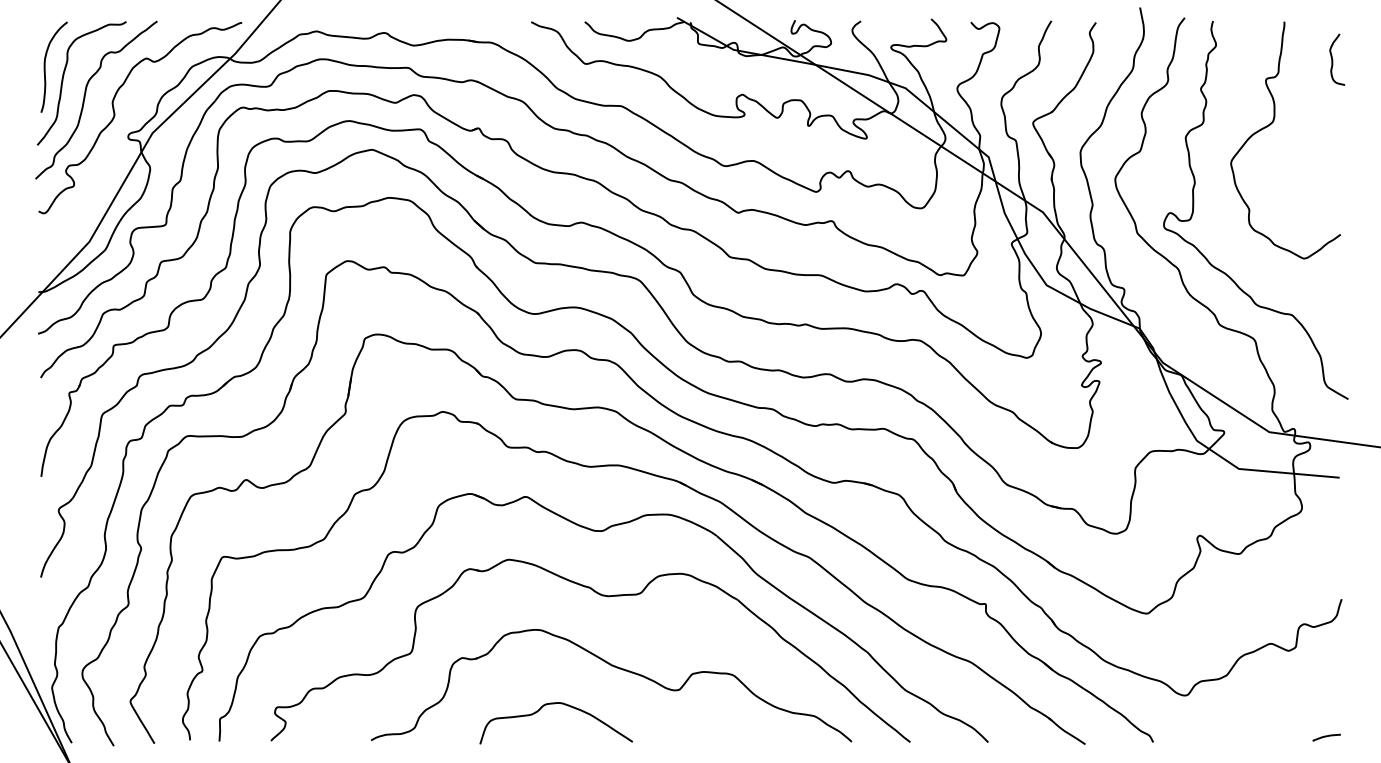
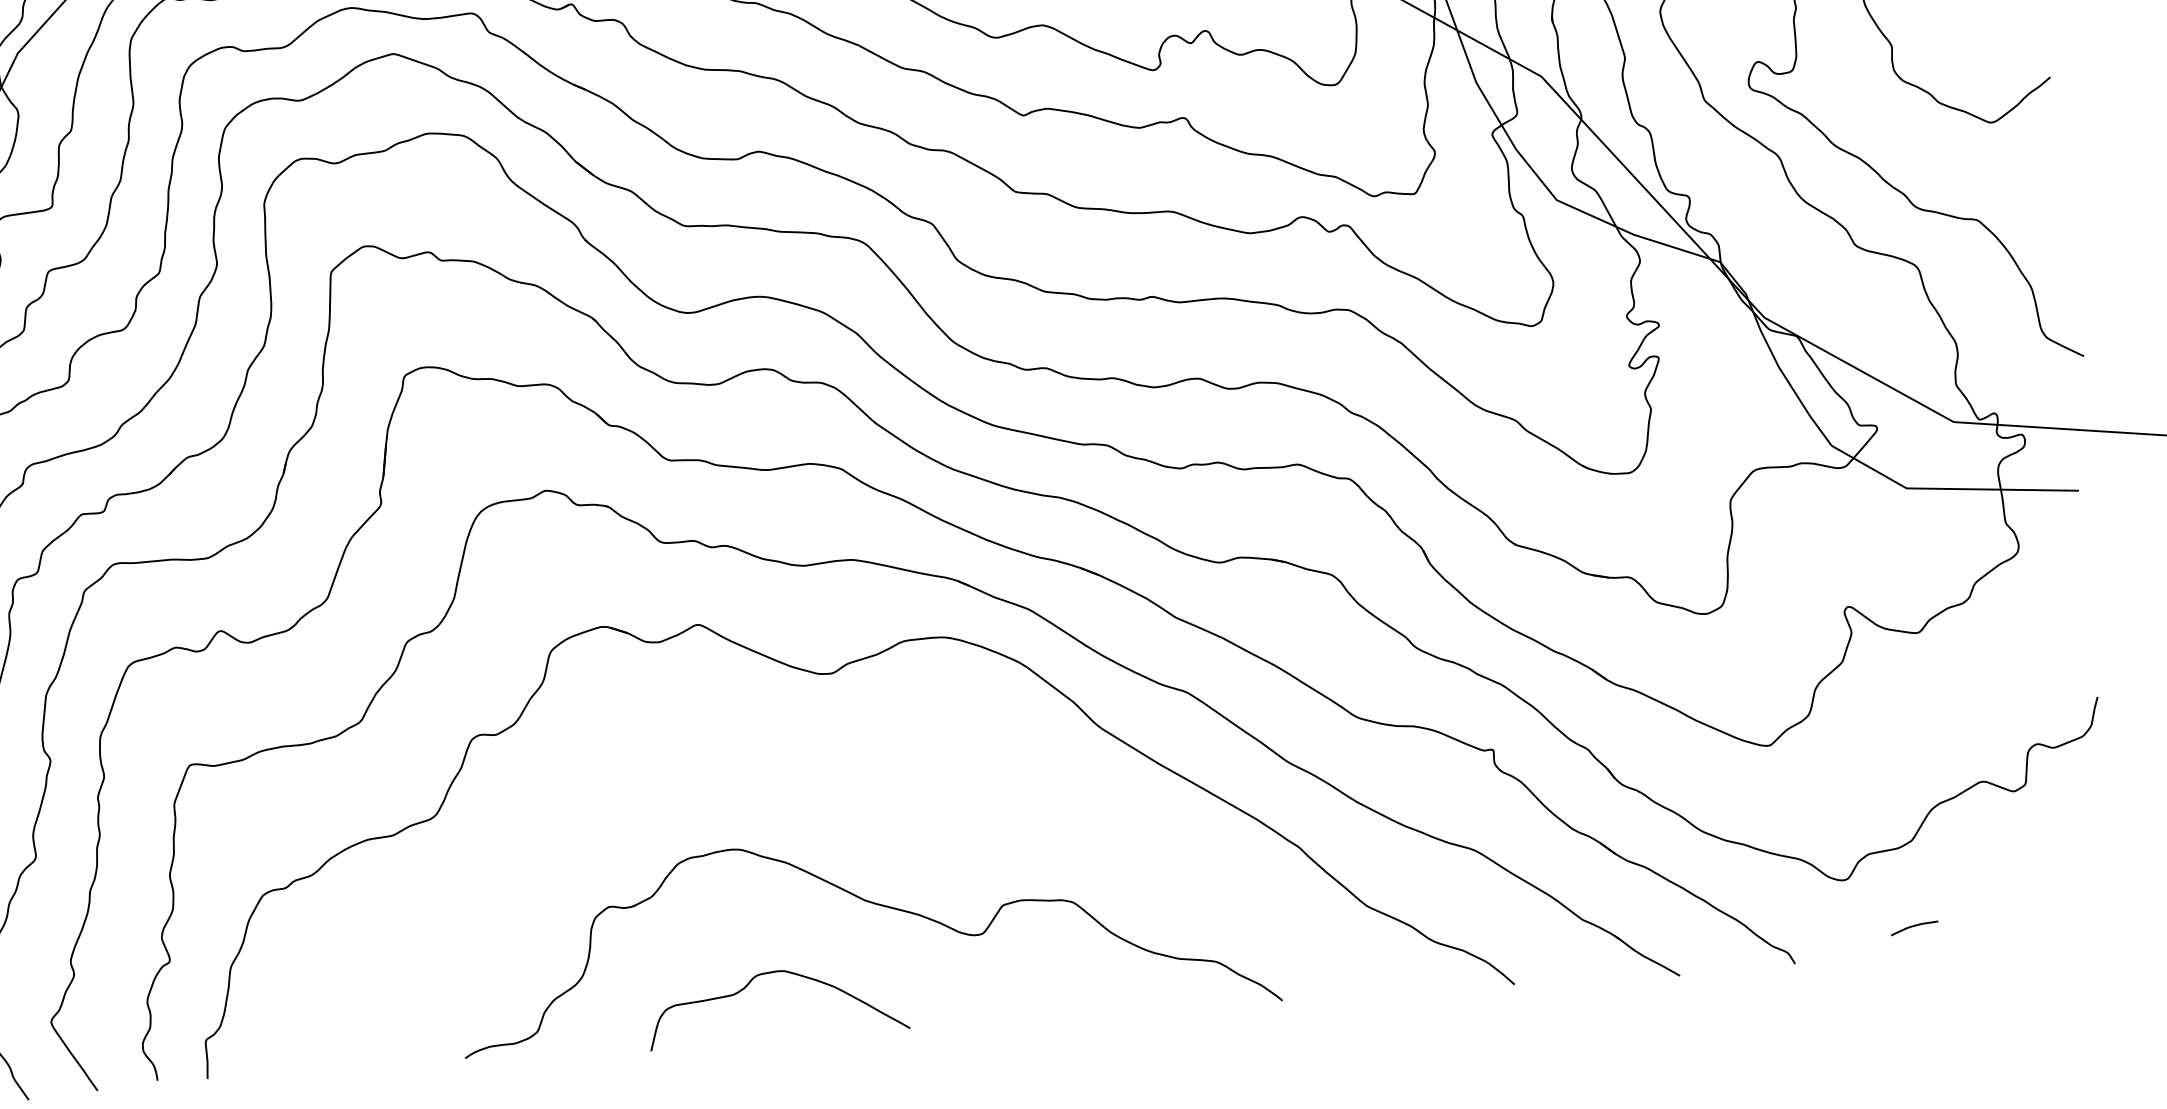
part: (602, 596) -> (840, 784), removed
curve: (1326, 737) -> (1914, 928), moved

